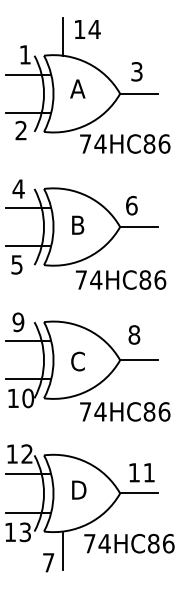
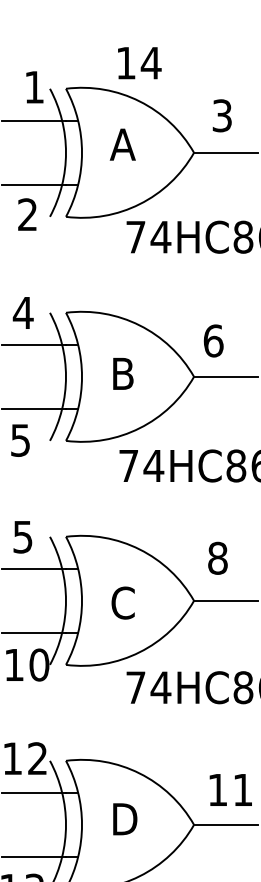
text: (87, 29) -> (139, 63), moved
line: (63, 36) -> (98, 56), removed
text: (18, 321) -> (23, 535), 9 -> 5

